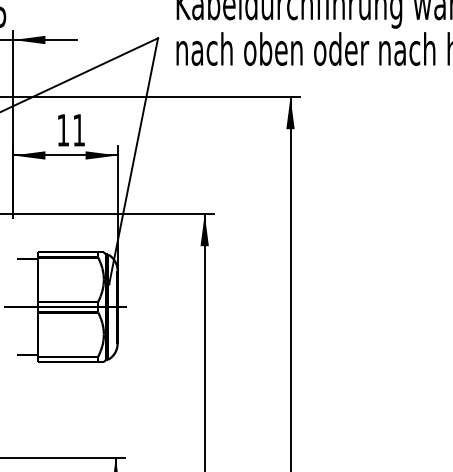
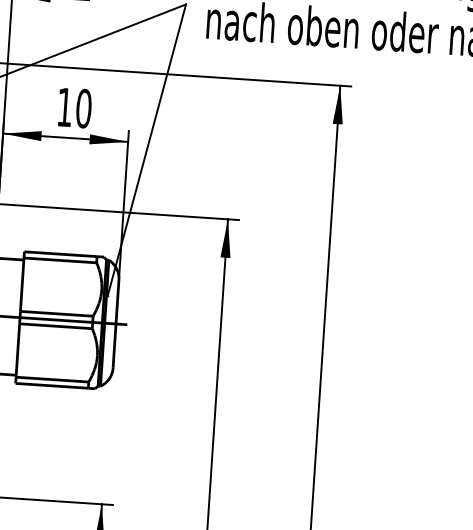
text: (79, 129) -> (84, 107), 11 -> 10

